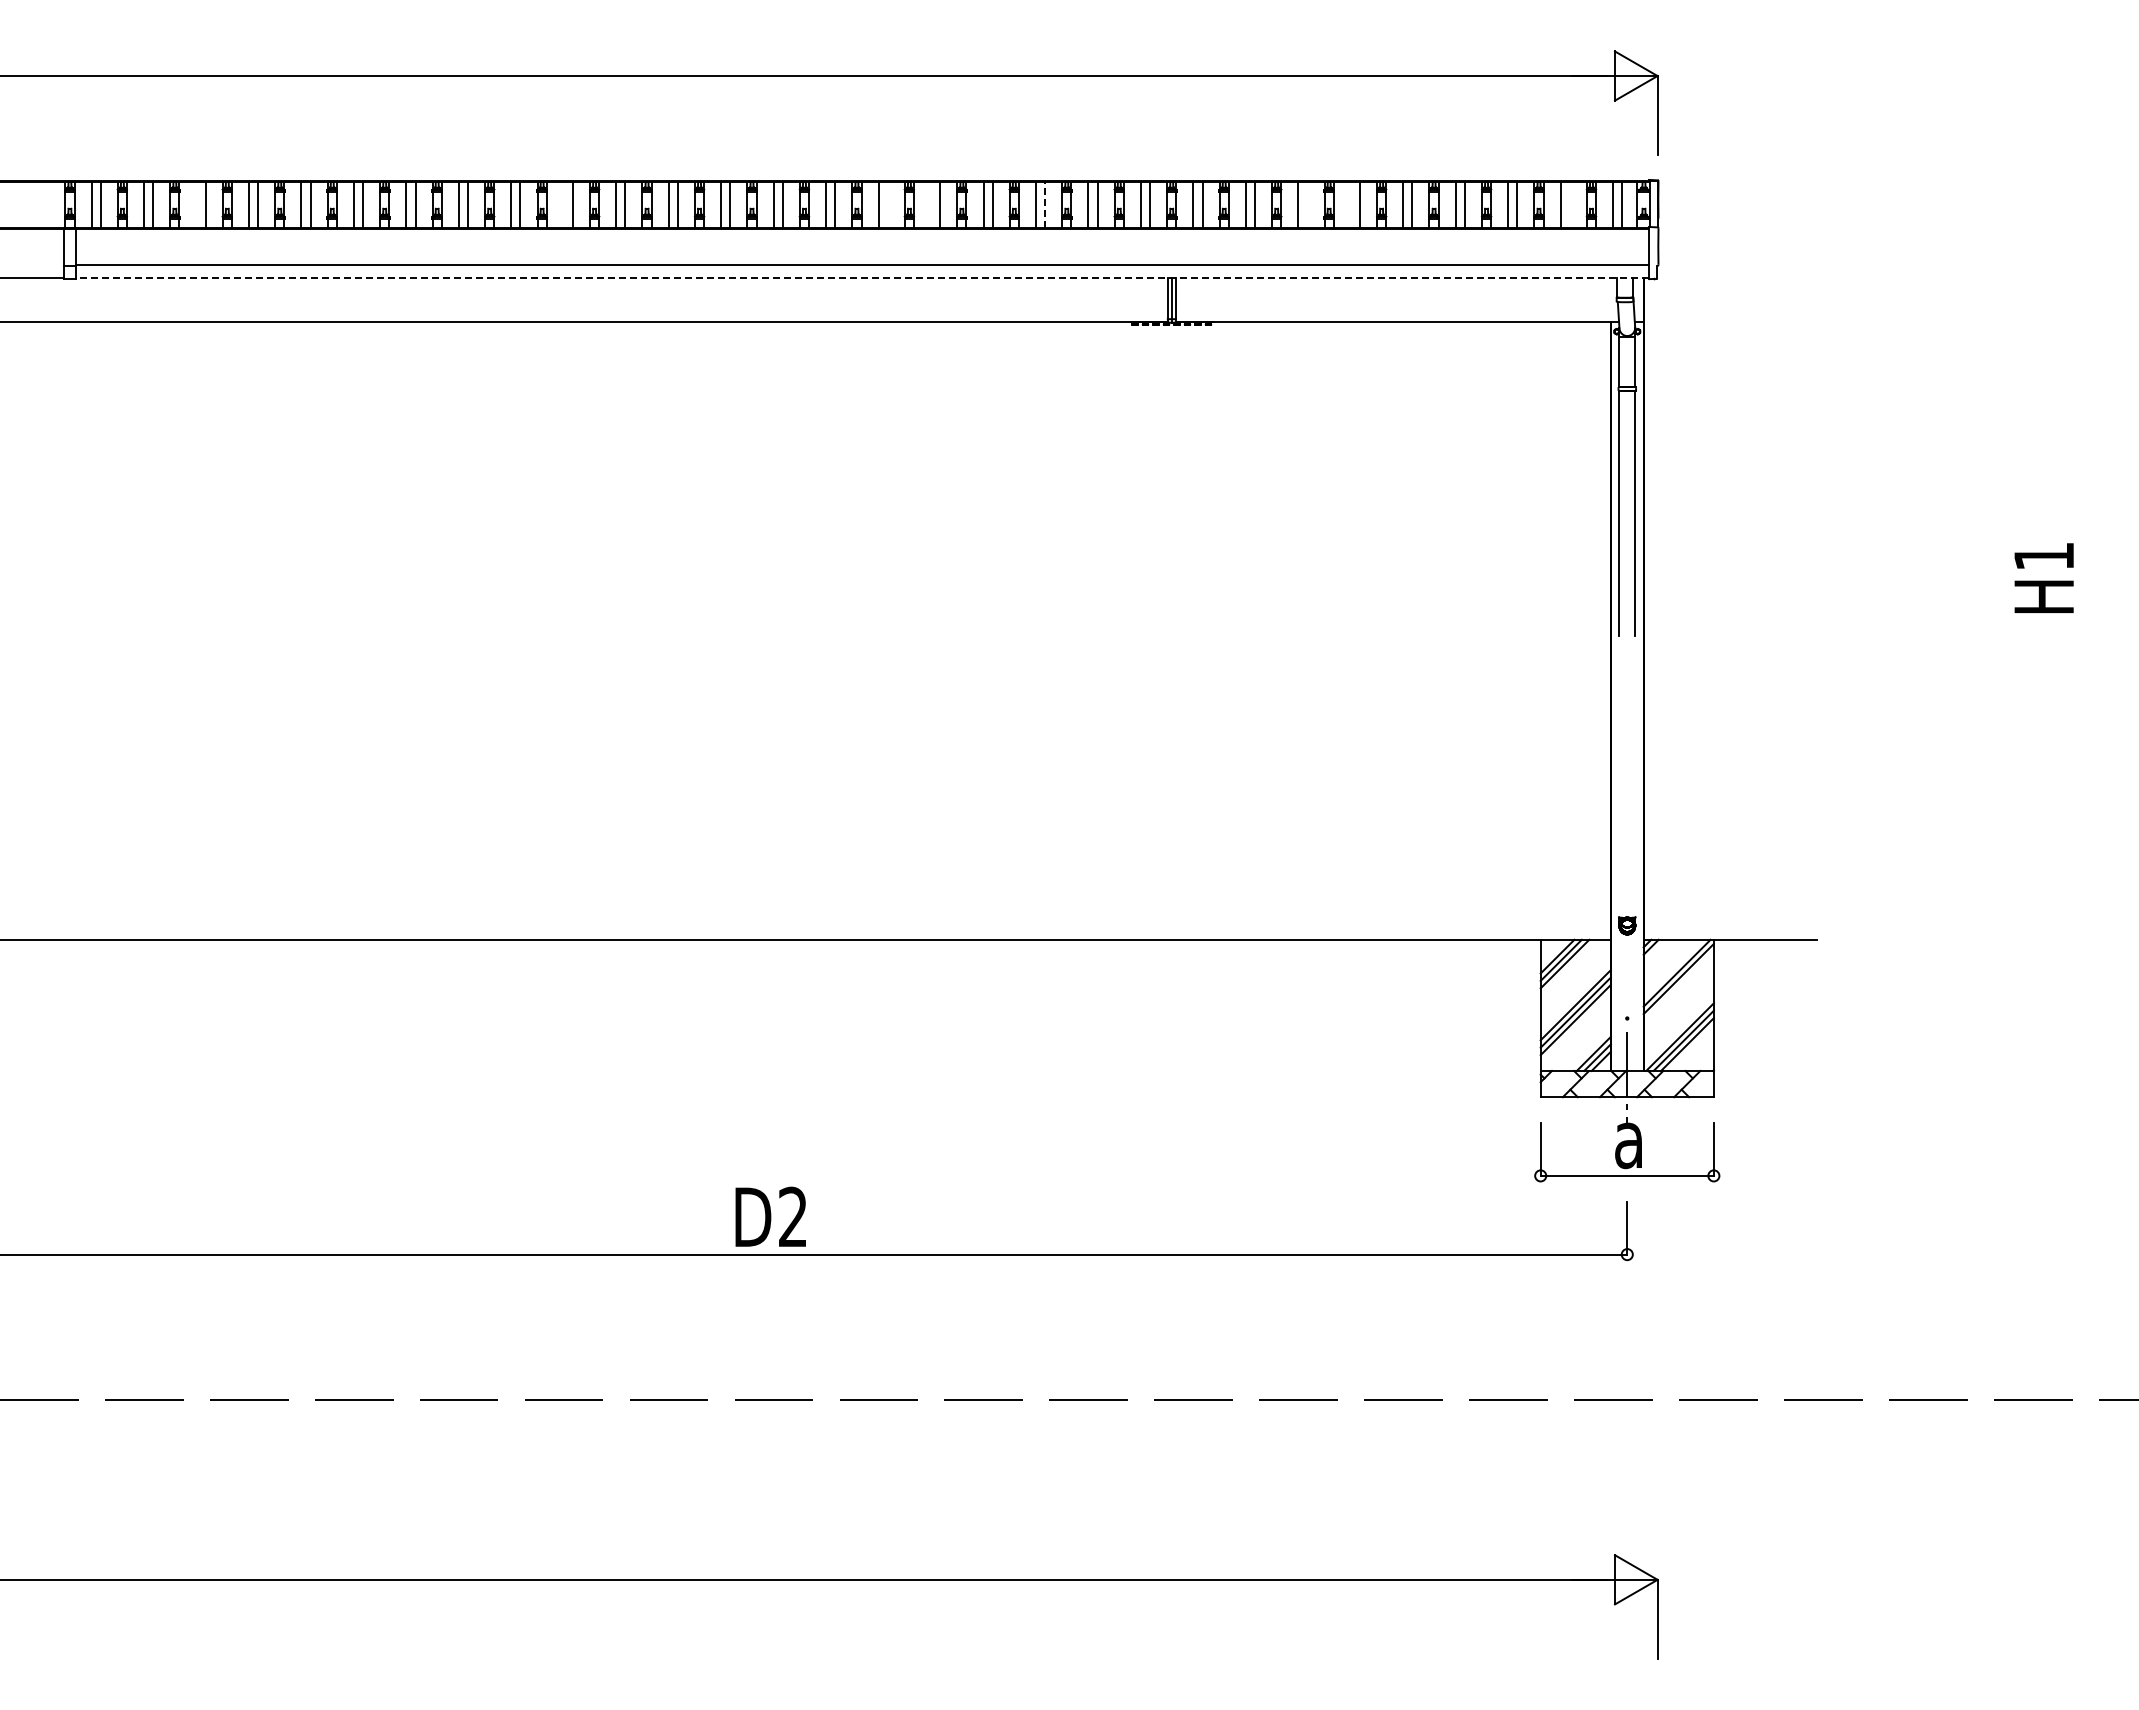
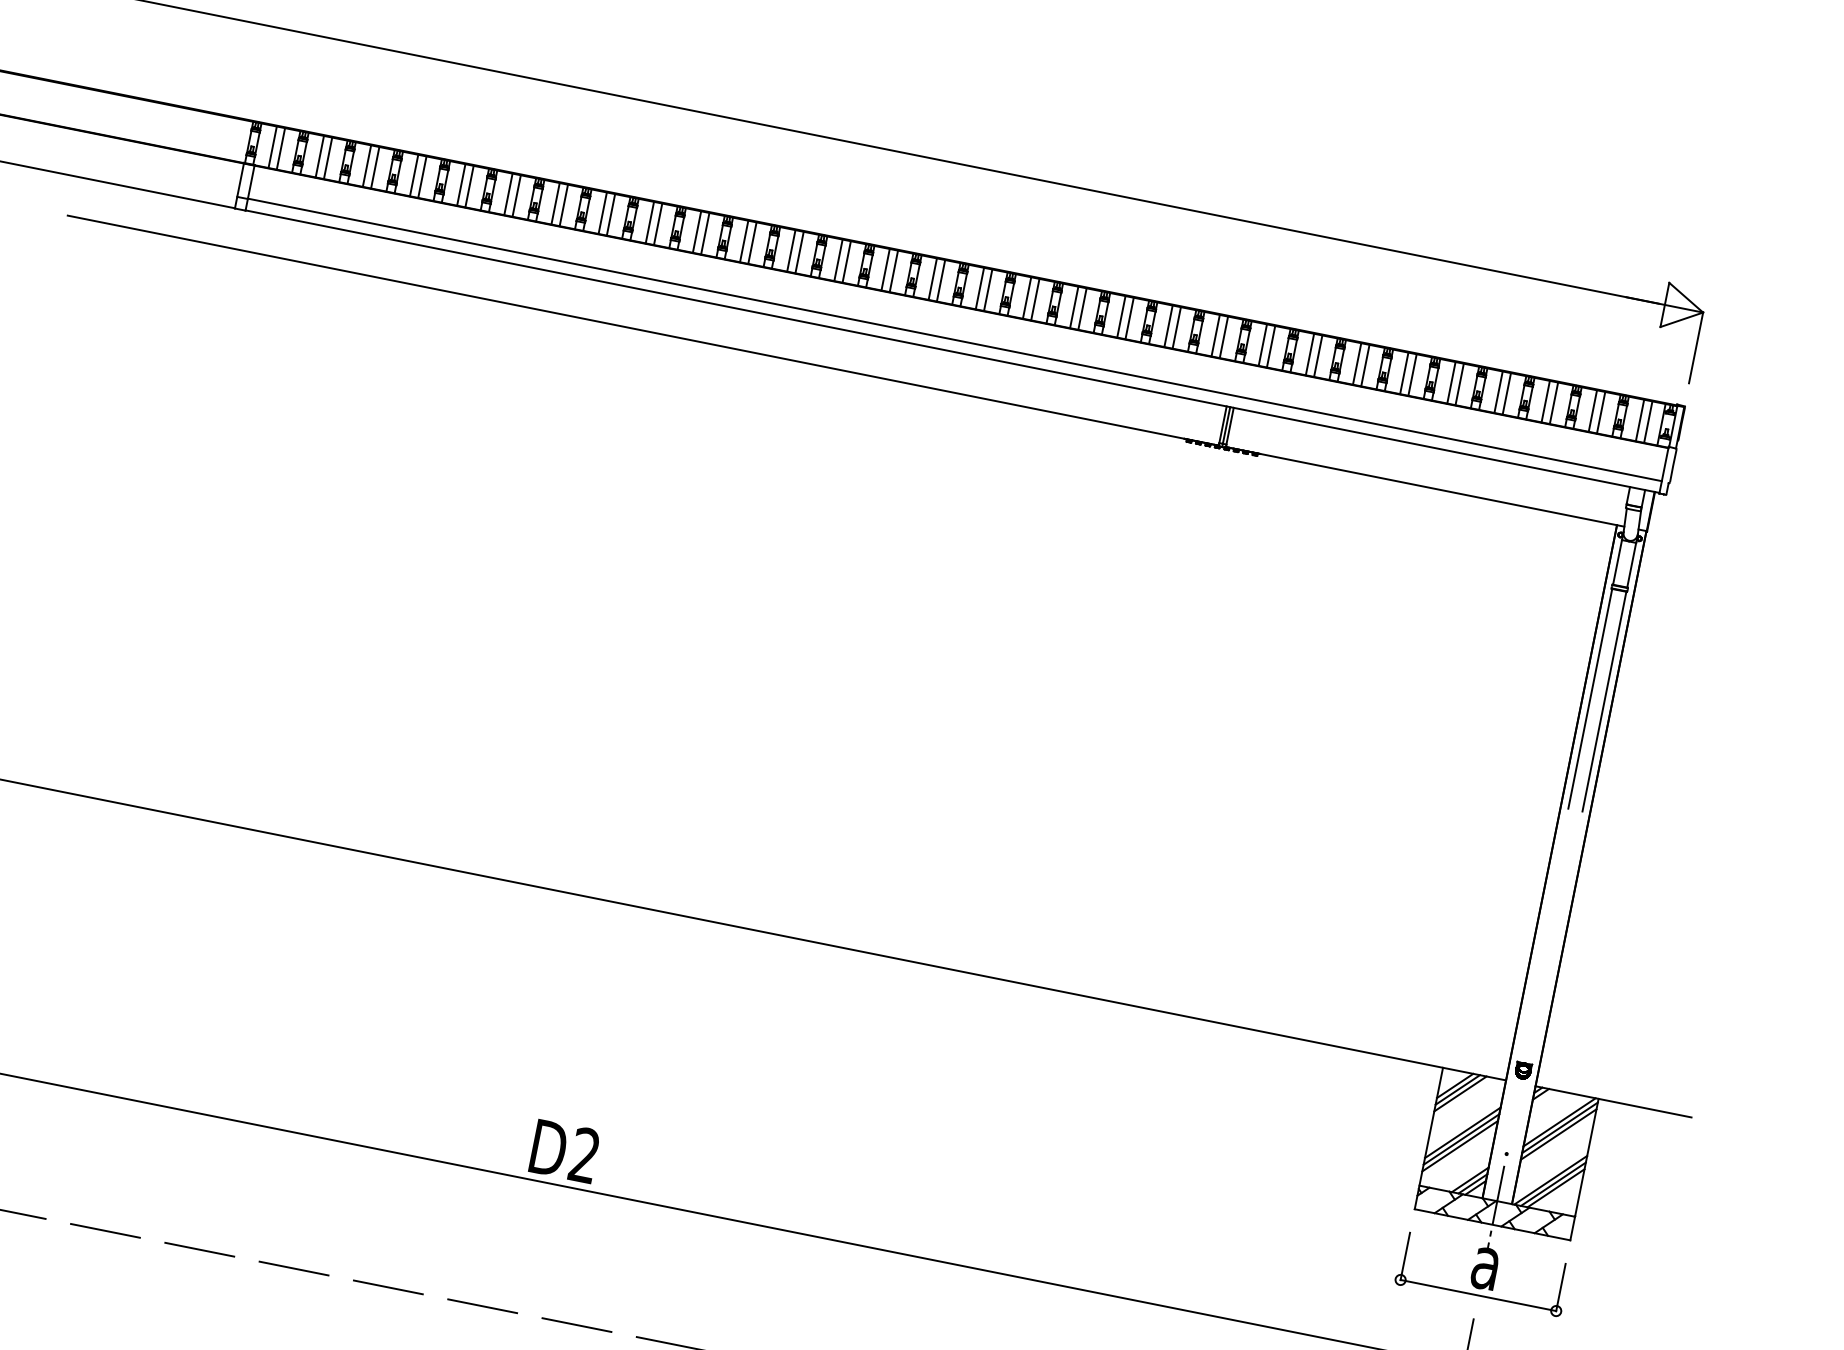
line: (196, 204) -> (367, 165), added
line: (563, 204) -> (696, 231), added
line: (887, 204) -> (988, 289), added
line: (931, 204) -> (1027, 297), added
line: (1045, 204) -> (1130, 318), dashed -> solid
line: (1307, 204) -> (1365, 365), added
line: (1350, 204) -> (1404, 372), added
line: (1569, 204) -> (1600, 412), added
line: (862, 278) -> (952, 351), dashed -> solid
line: (1678, 986) -> (1558, 1134), added
text: (770, 1216) -> (564, 1150), moved

